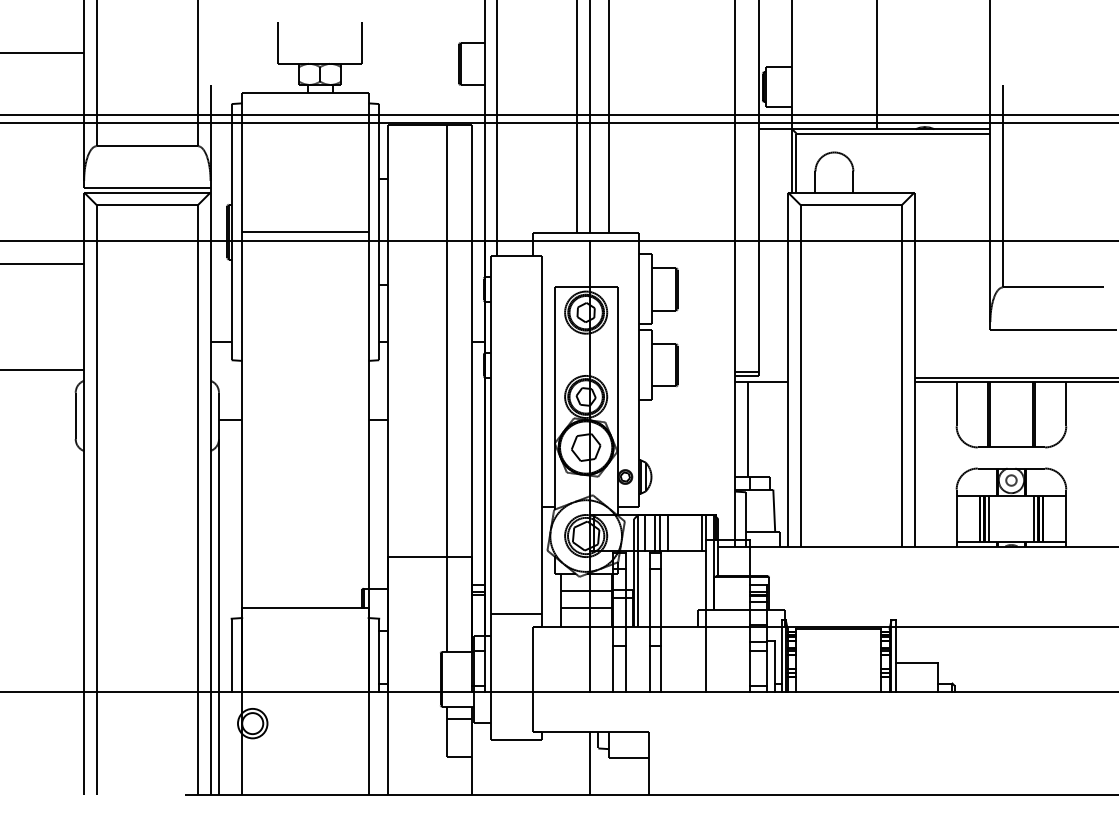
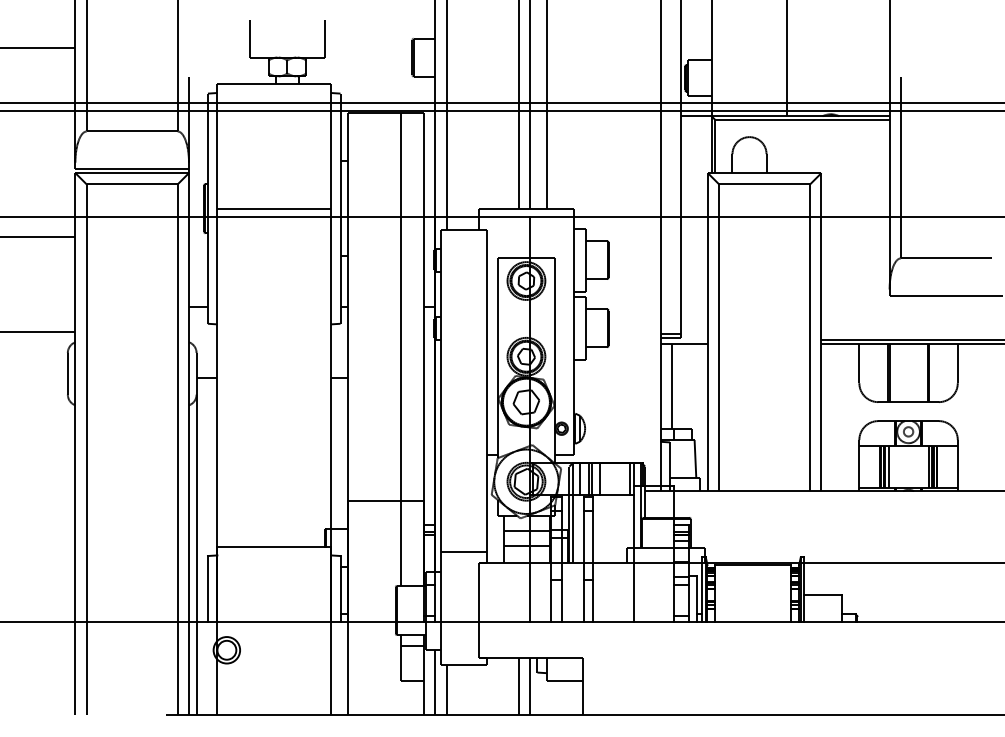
line: (484, 758) -> (435, 681), added
line: (577, 762) -> (518, 685), added
line: (497, 767) -> (446, 689), added

